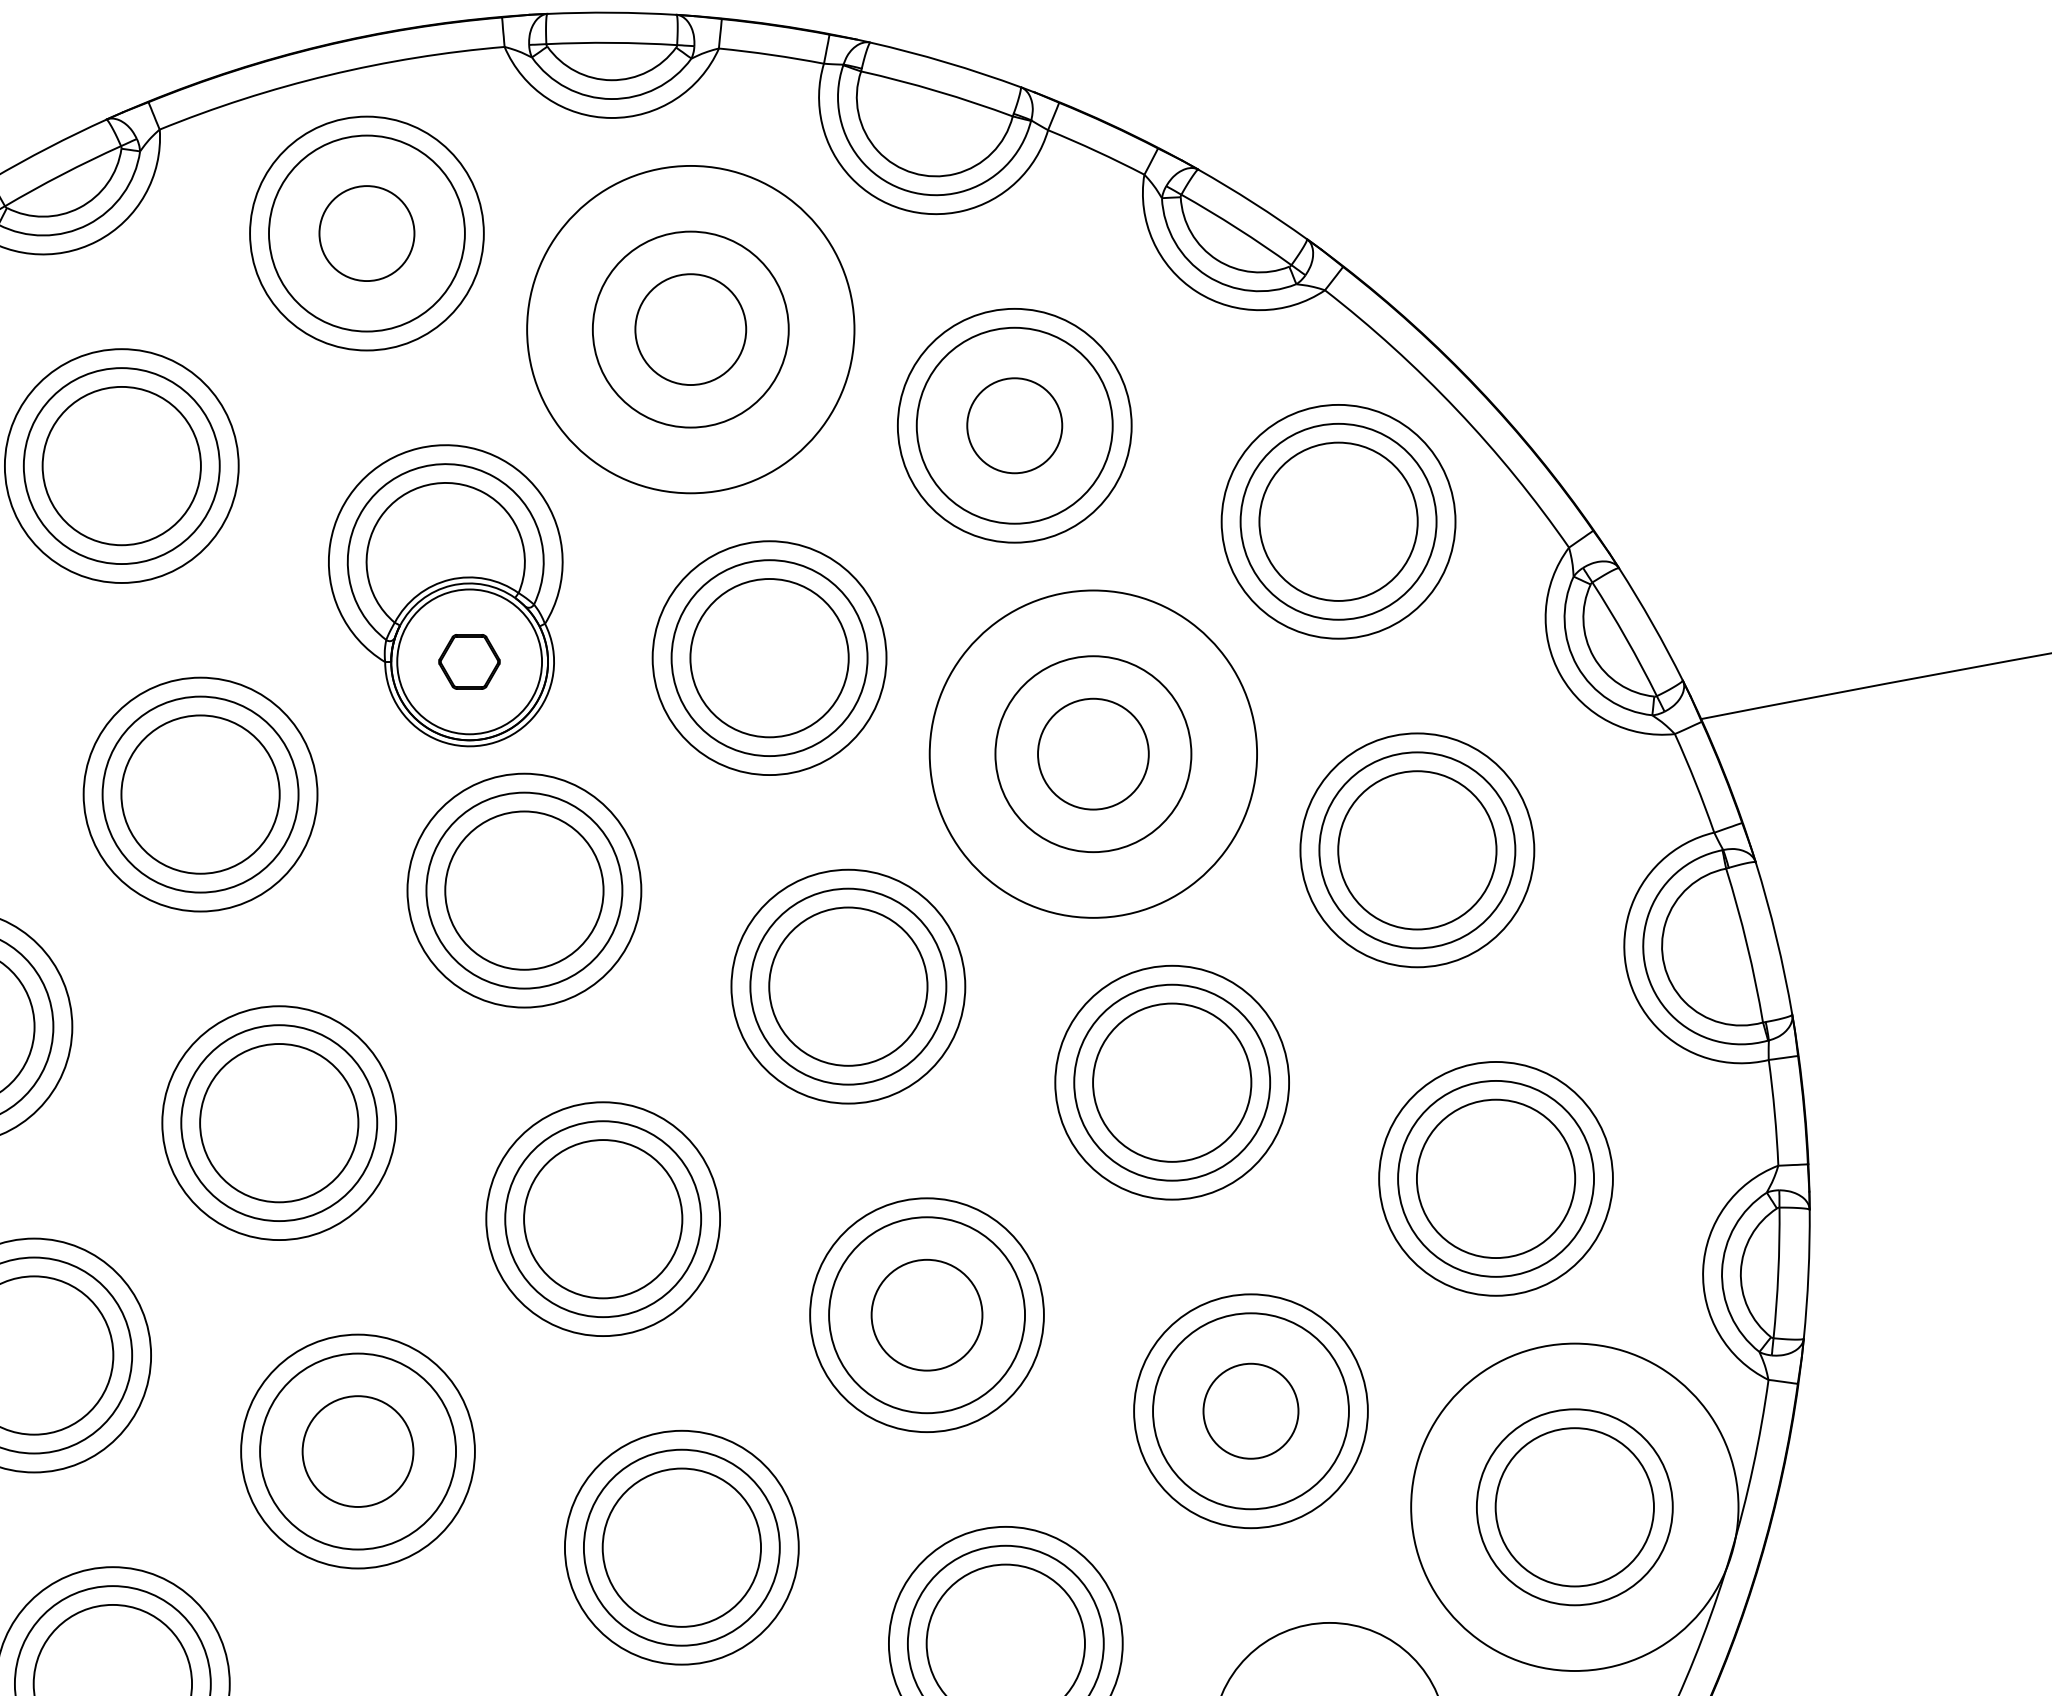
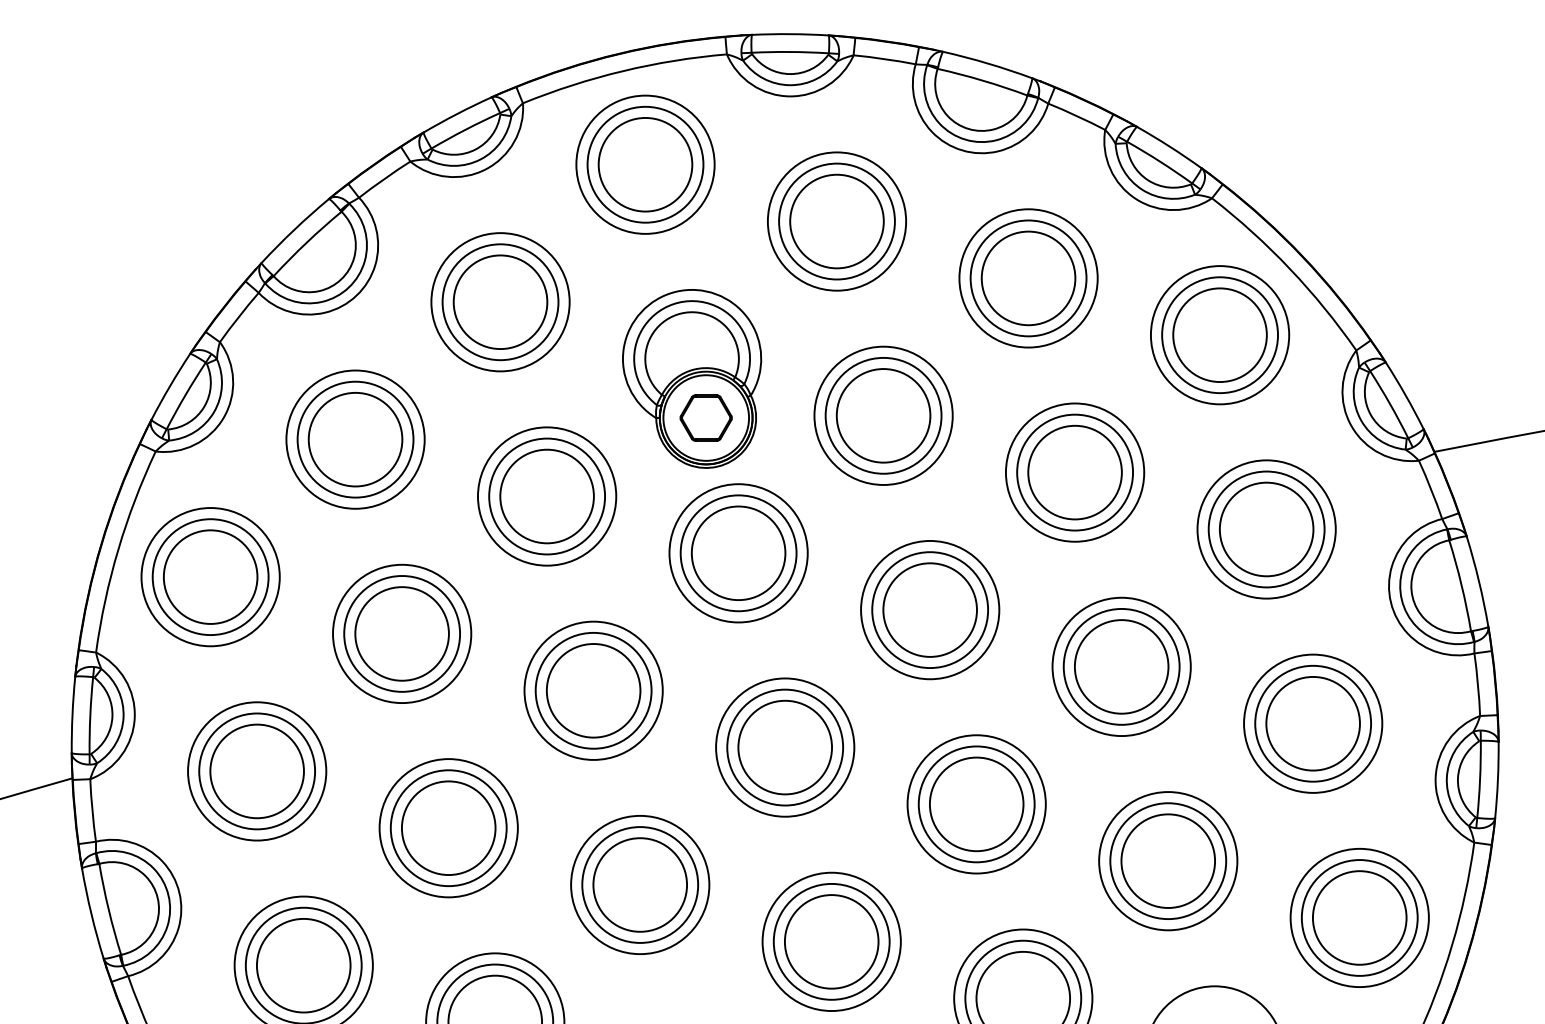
circle: (366, 233) -> (645, 164), size x1.67
circle: (689, 329) -> (836, 221), size x0.71
circle: (689, 329) -> (836, 221), size x1.43
circle: (1014, 425) -> (1028, 278), size x1.67
part: (468, 660) -> (705, 417), size x1.43
circle: (1092, 753) -> (1074, 472), size x0.71
circle: (1092, 753) -> (1074, 472), size x1.43
circle: (926, 1315) -> (976, 804), size x1.43
circle: (1251, 1410) -> (1168, 860), size x1.67
circle: (358, 1450) -> (640, 884), size x1.43
circle: (1574, 1506) -> (1359, 917), size x0.71

